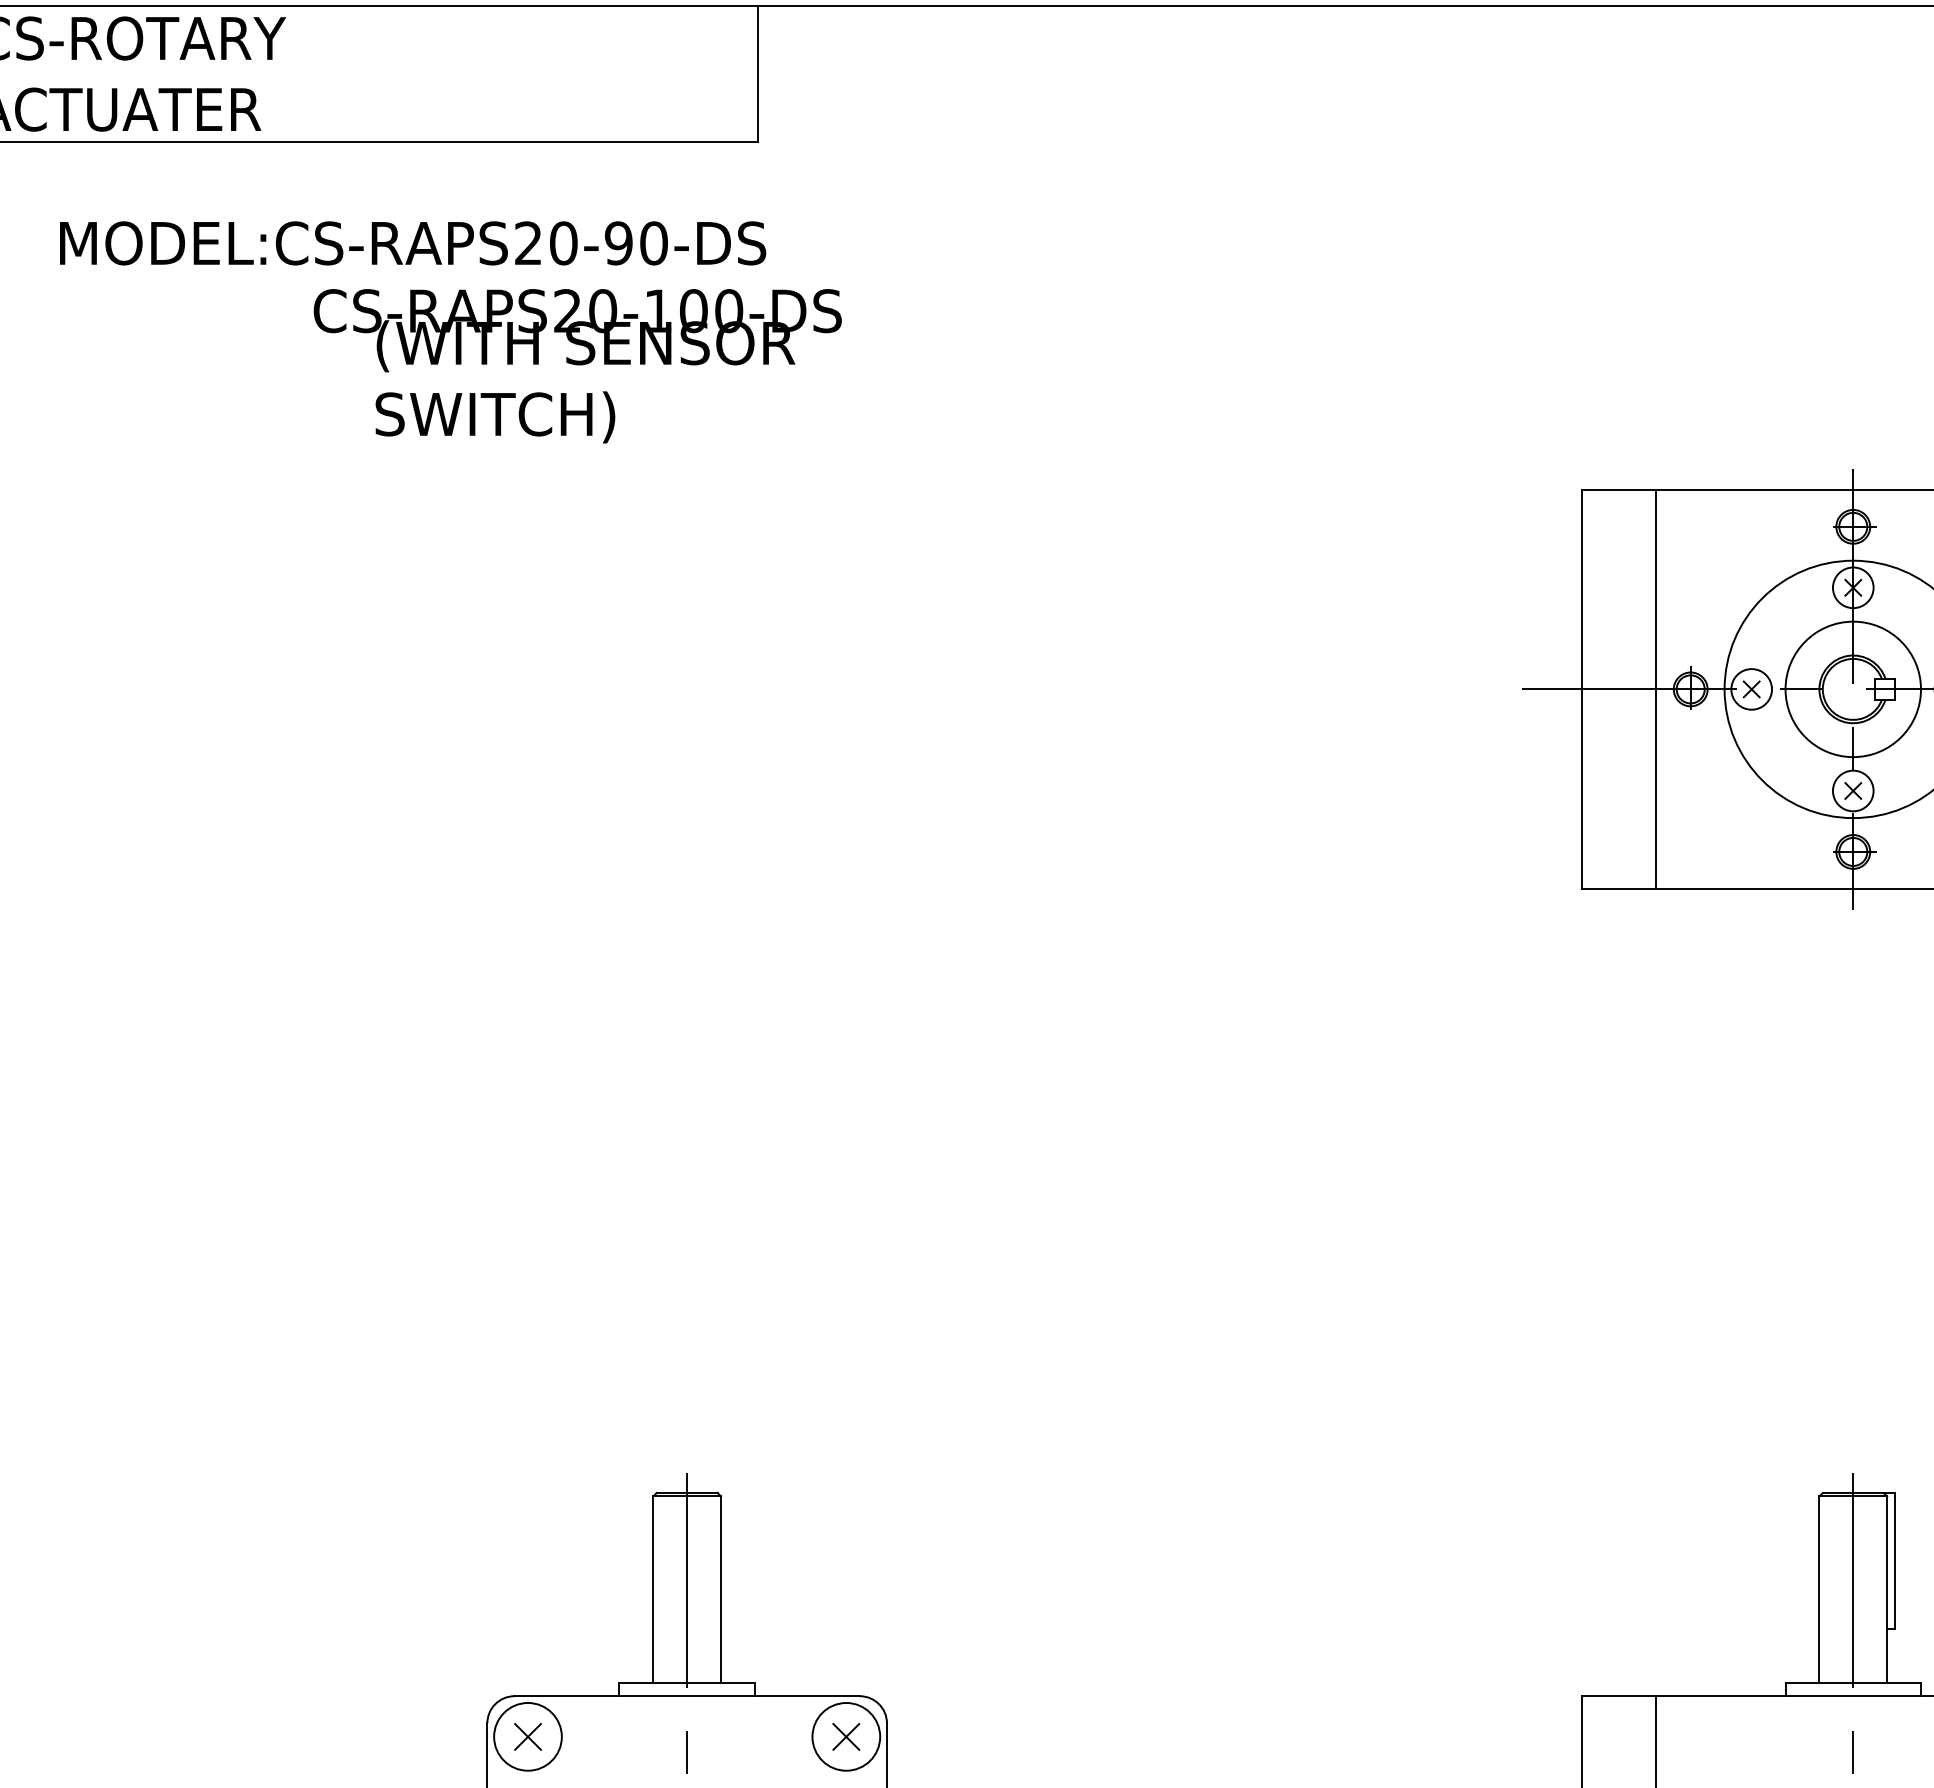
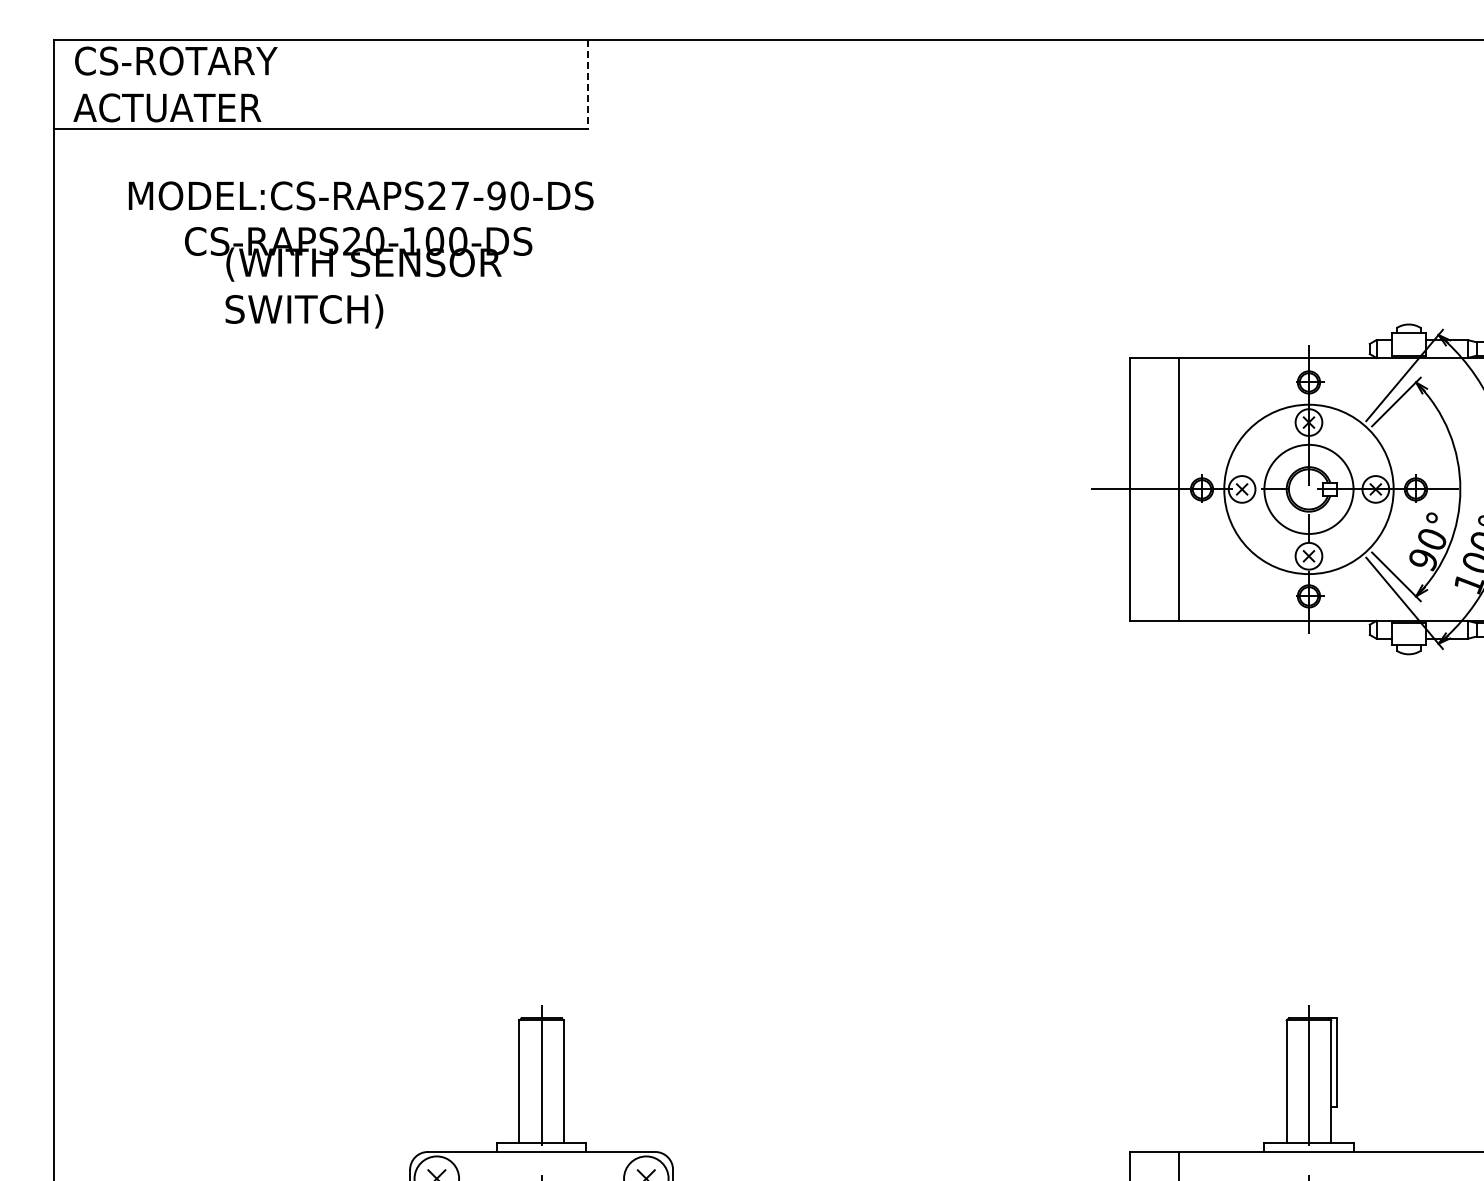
line: (758, 74) -> (588, 84), solid -> dashed
text: (563, 242) -> (460, 195), MODEL:CS-RAPS20-90-DS -> MODEL:CS-RAPS27-90-DS
text: (577, 365) -> (358, 277), moved

